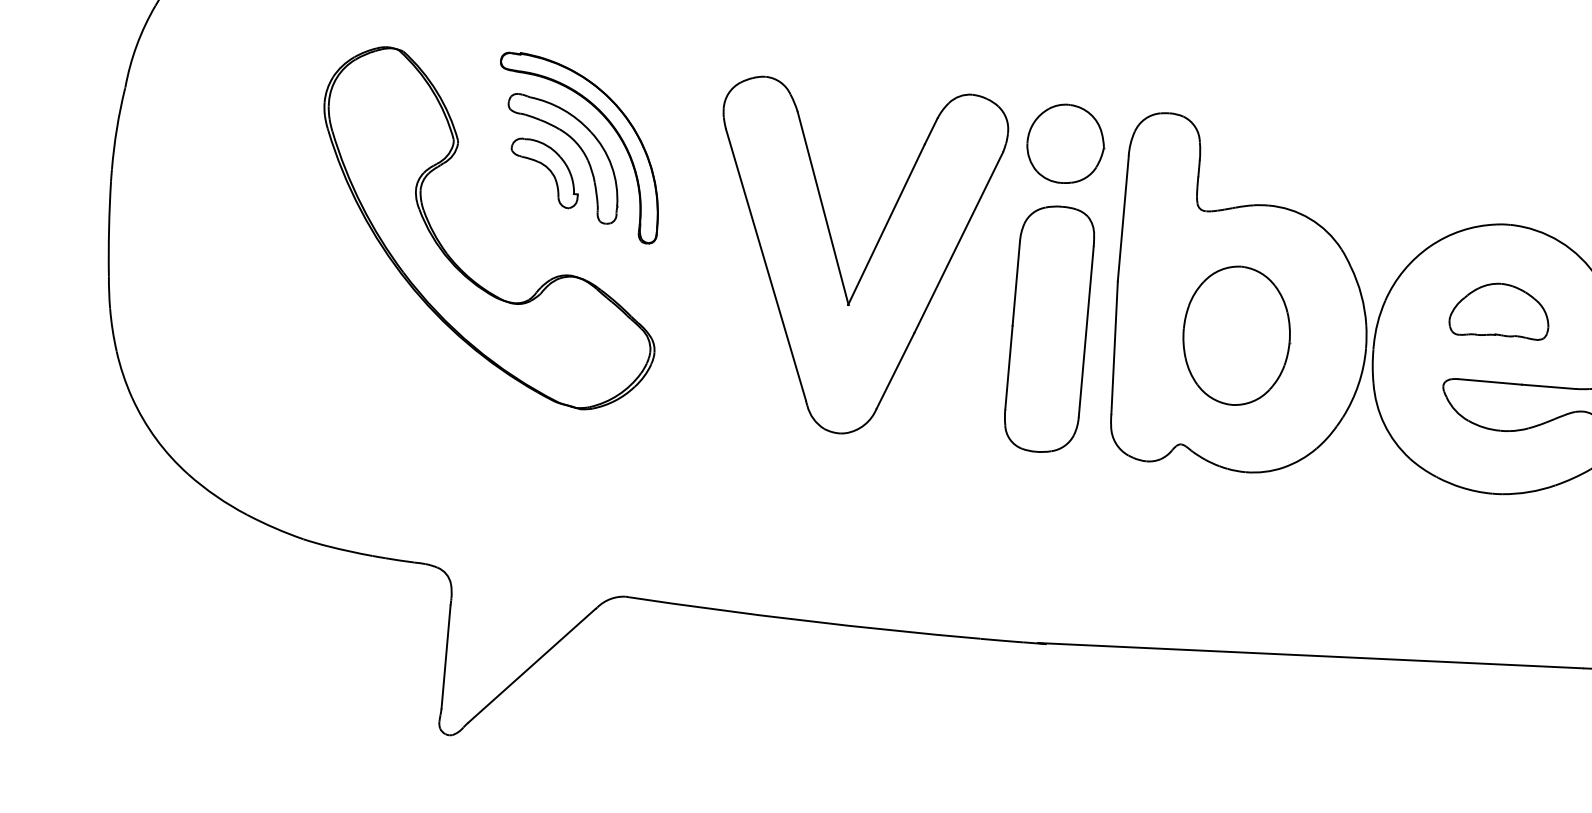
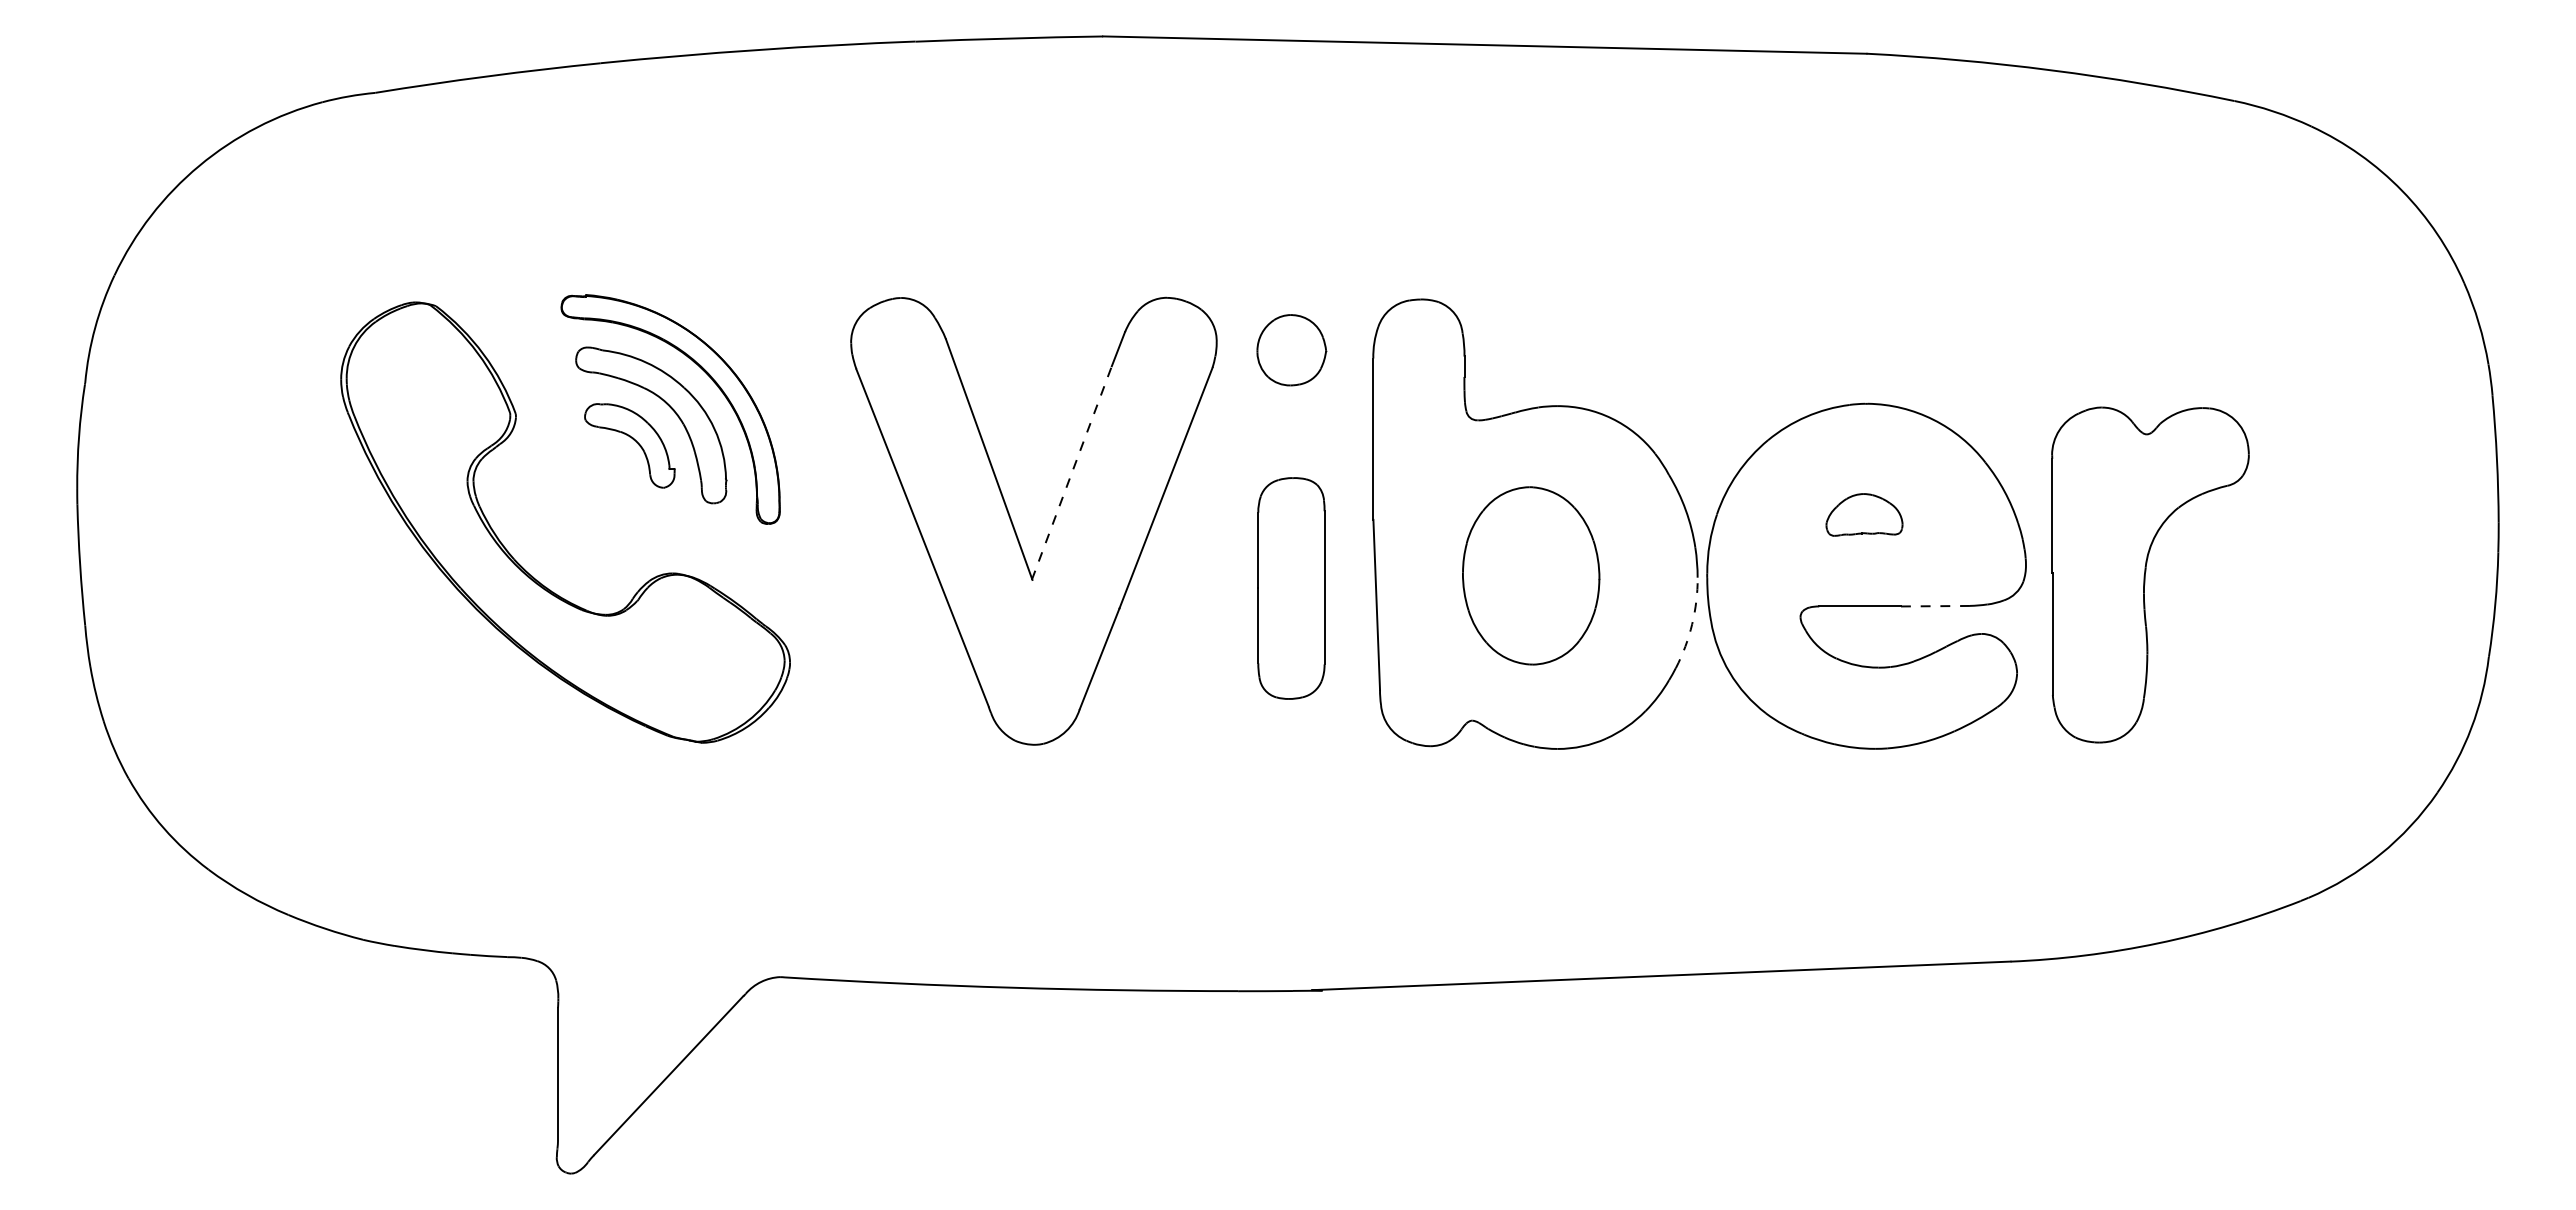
part: (1065, 144) -> (1291, 350), size x0.7
line: (887, 224) -> (1072, 472), solid -> dashed
part: (1500, 310) -> (1864, 514), size x0.6
part: (1049, 329) -> (1291, 588), size x0.7
arc: (1358, 384) -> (1692, 624), solid -> dashed
line: (1549, 387) -> (1935, 606), solid -> dashed

